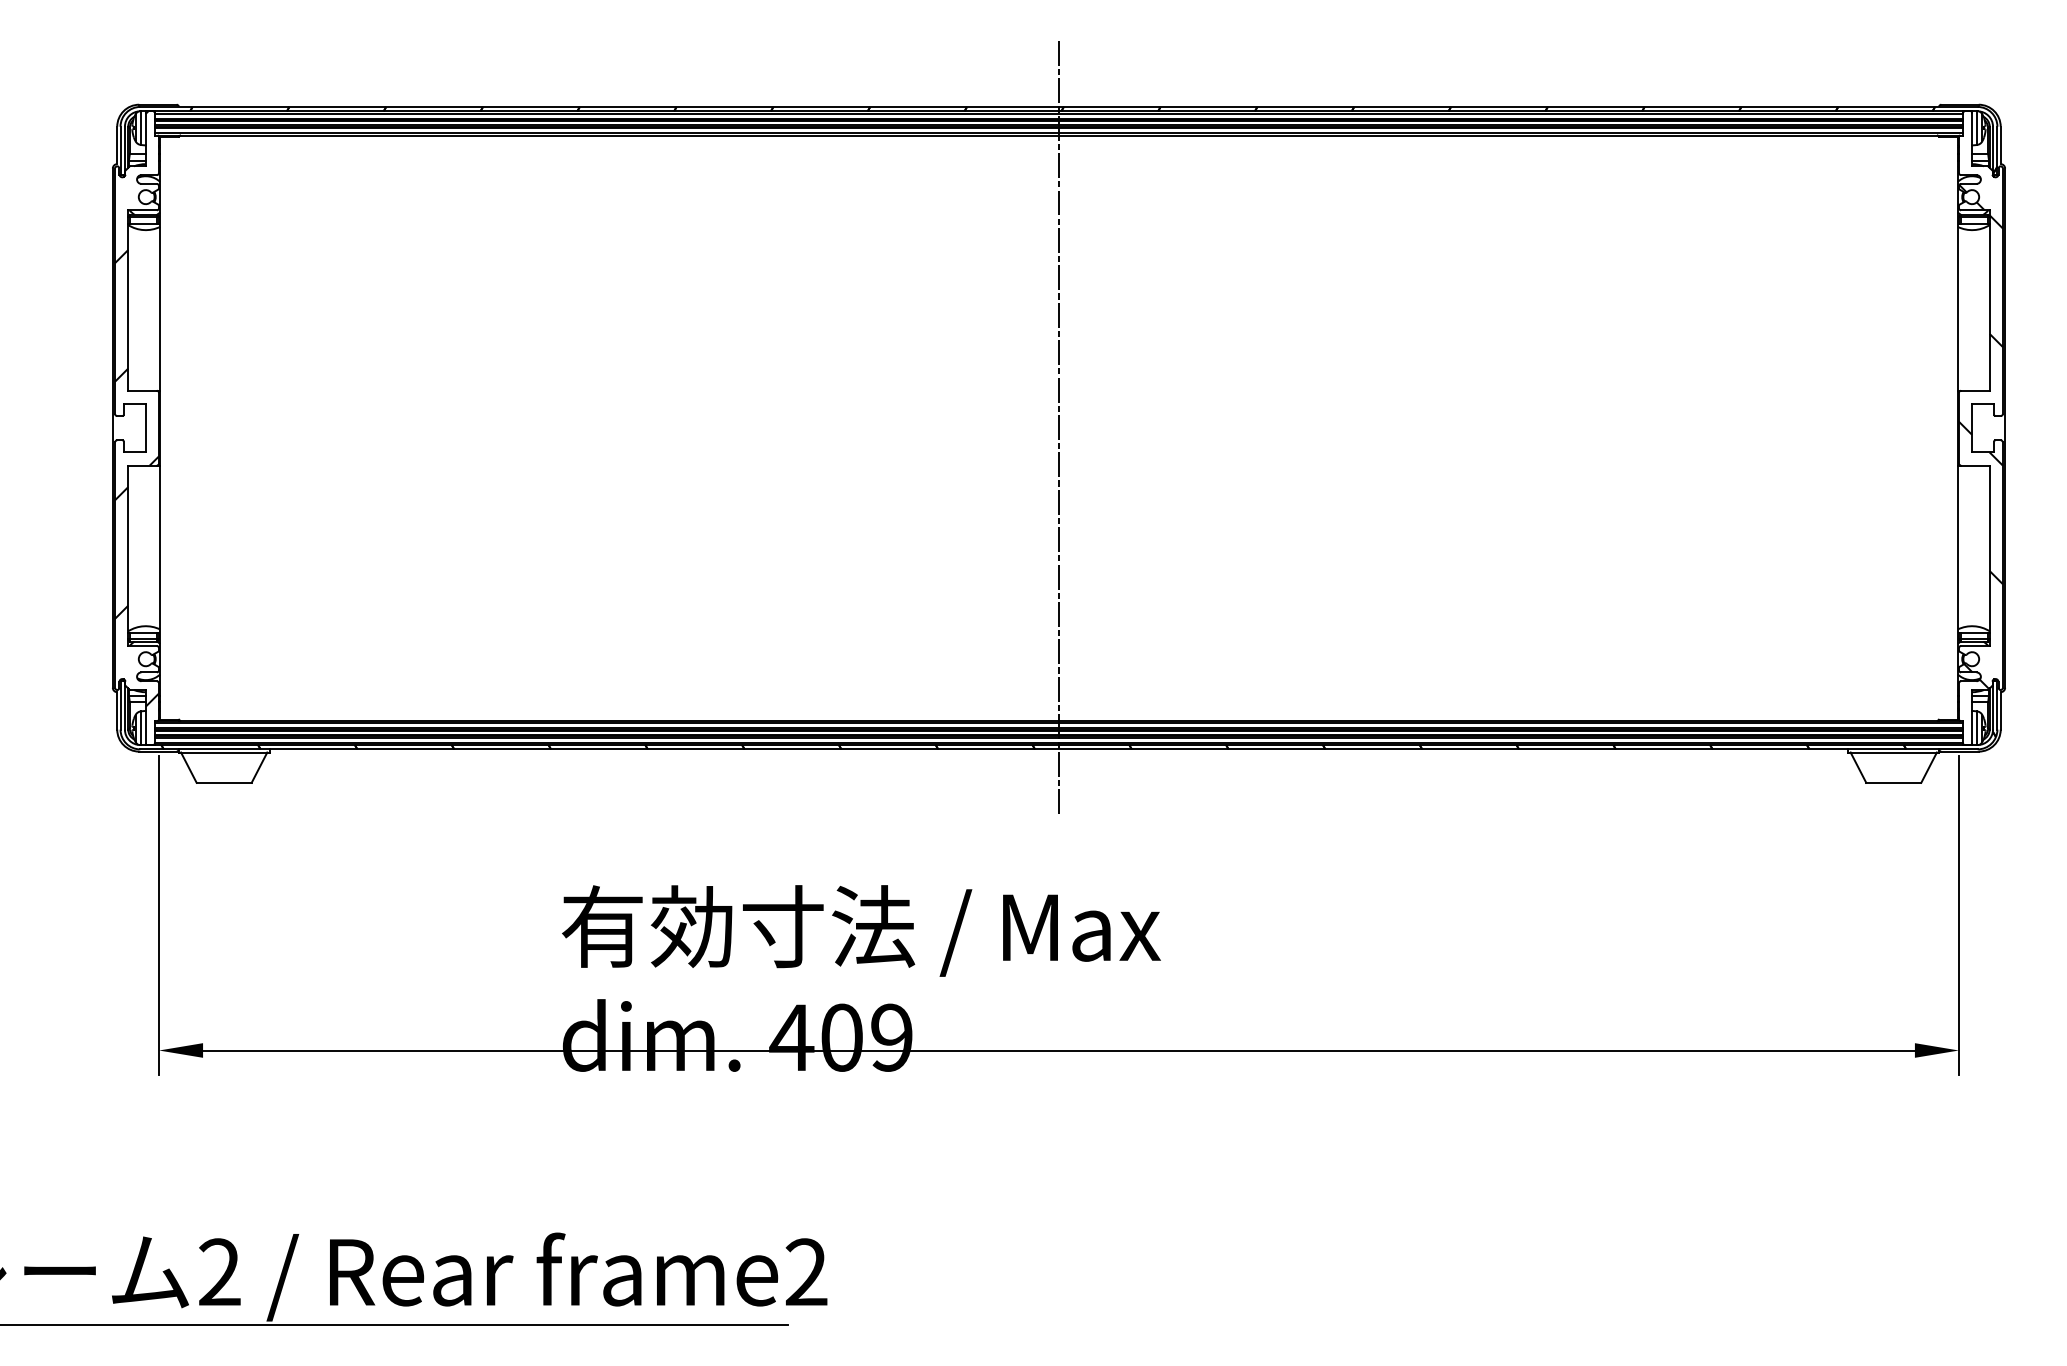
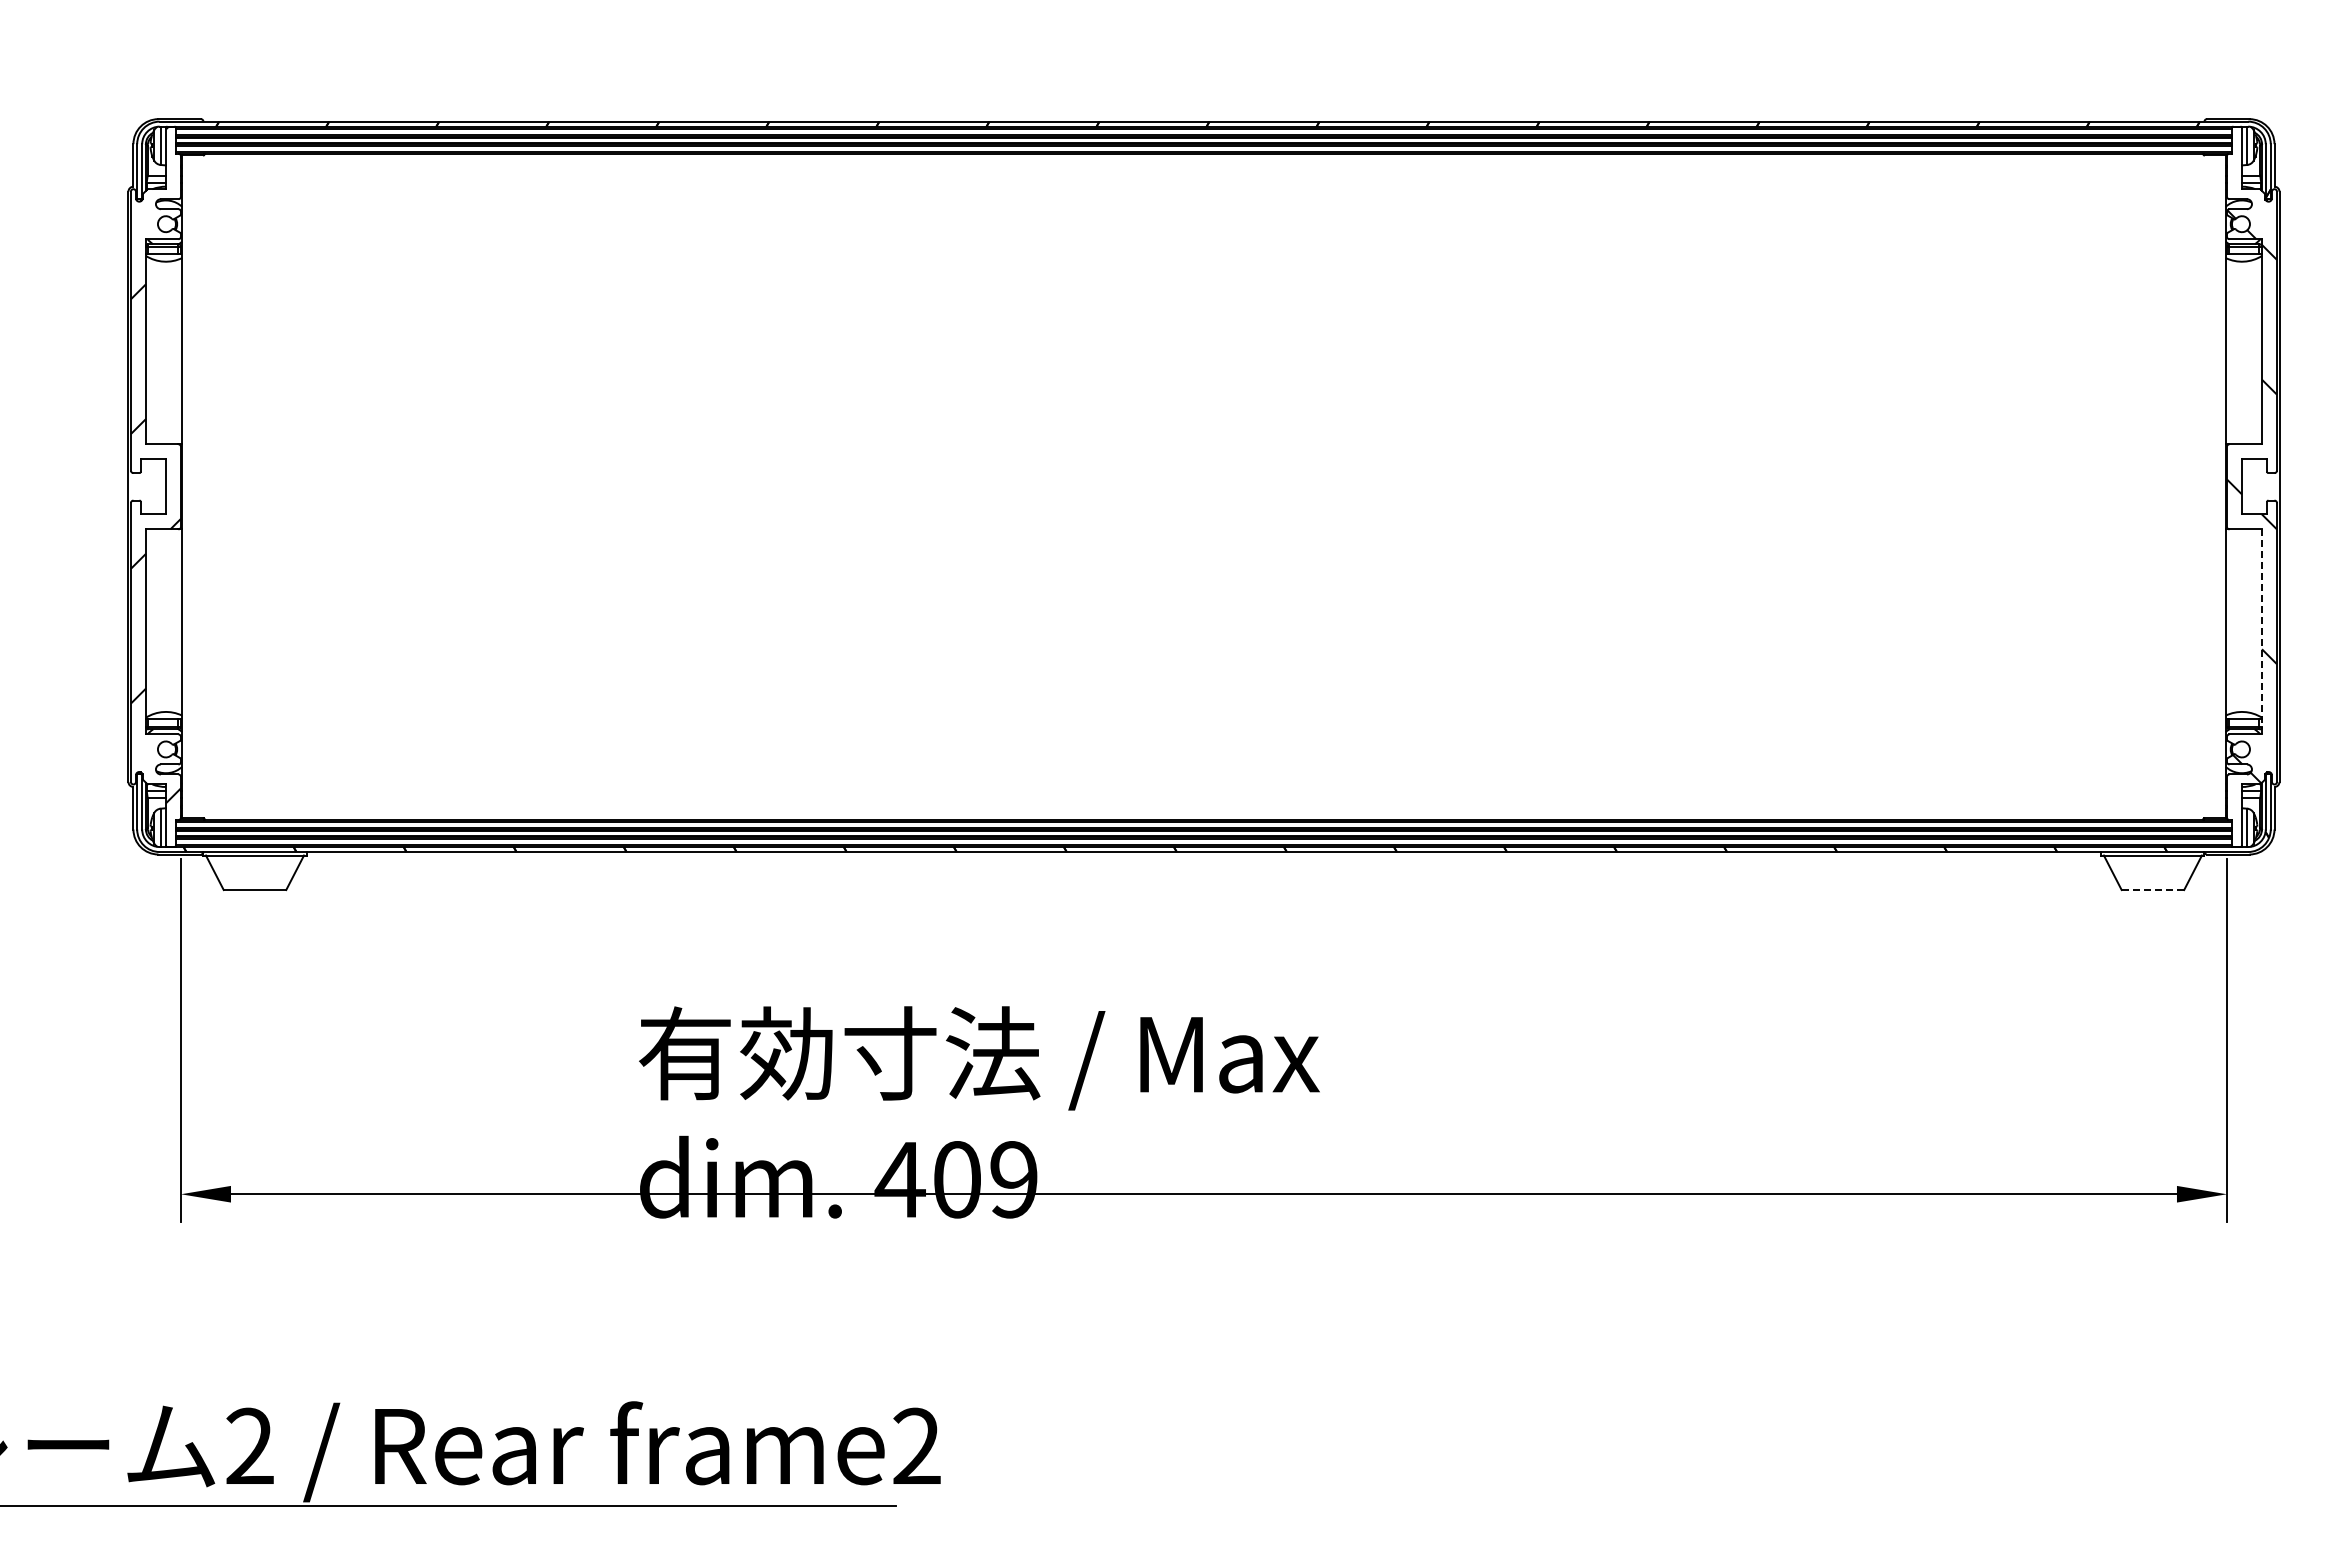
line: (1058, 427) -> (1203, 486), removed
line: (1989, 555) -> (2261, 631), solid -> dashed
line: (1894, 783) -> (2153, 890), solid -> dashed

